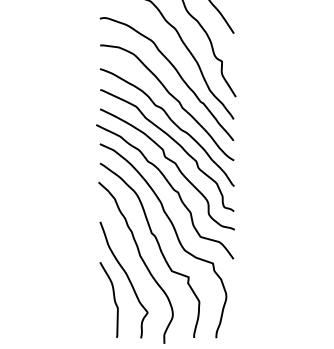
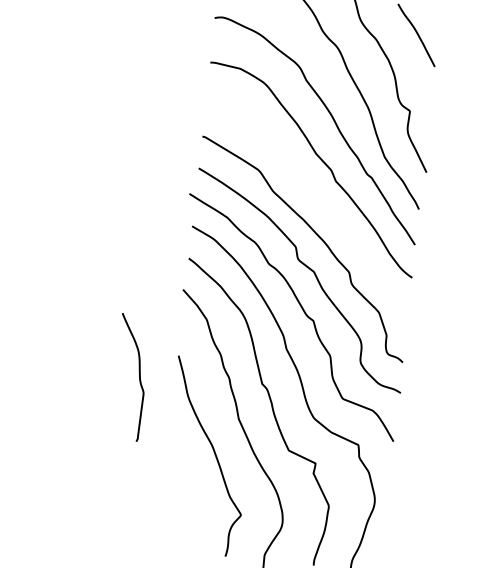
curve: (171, 121) -> (315, 201), removed
curve: (113, 299) -> (137, 377), moved

